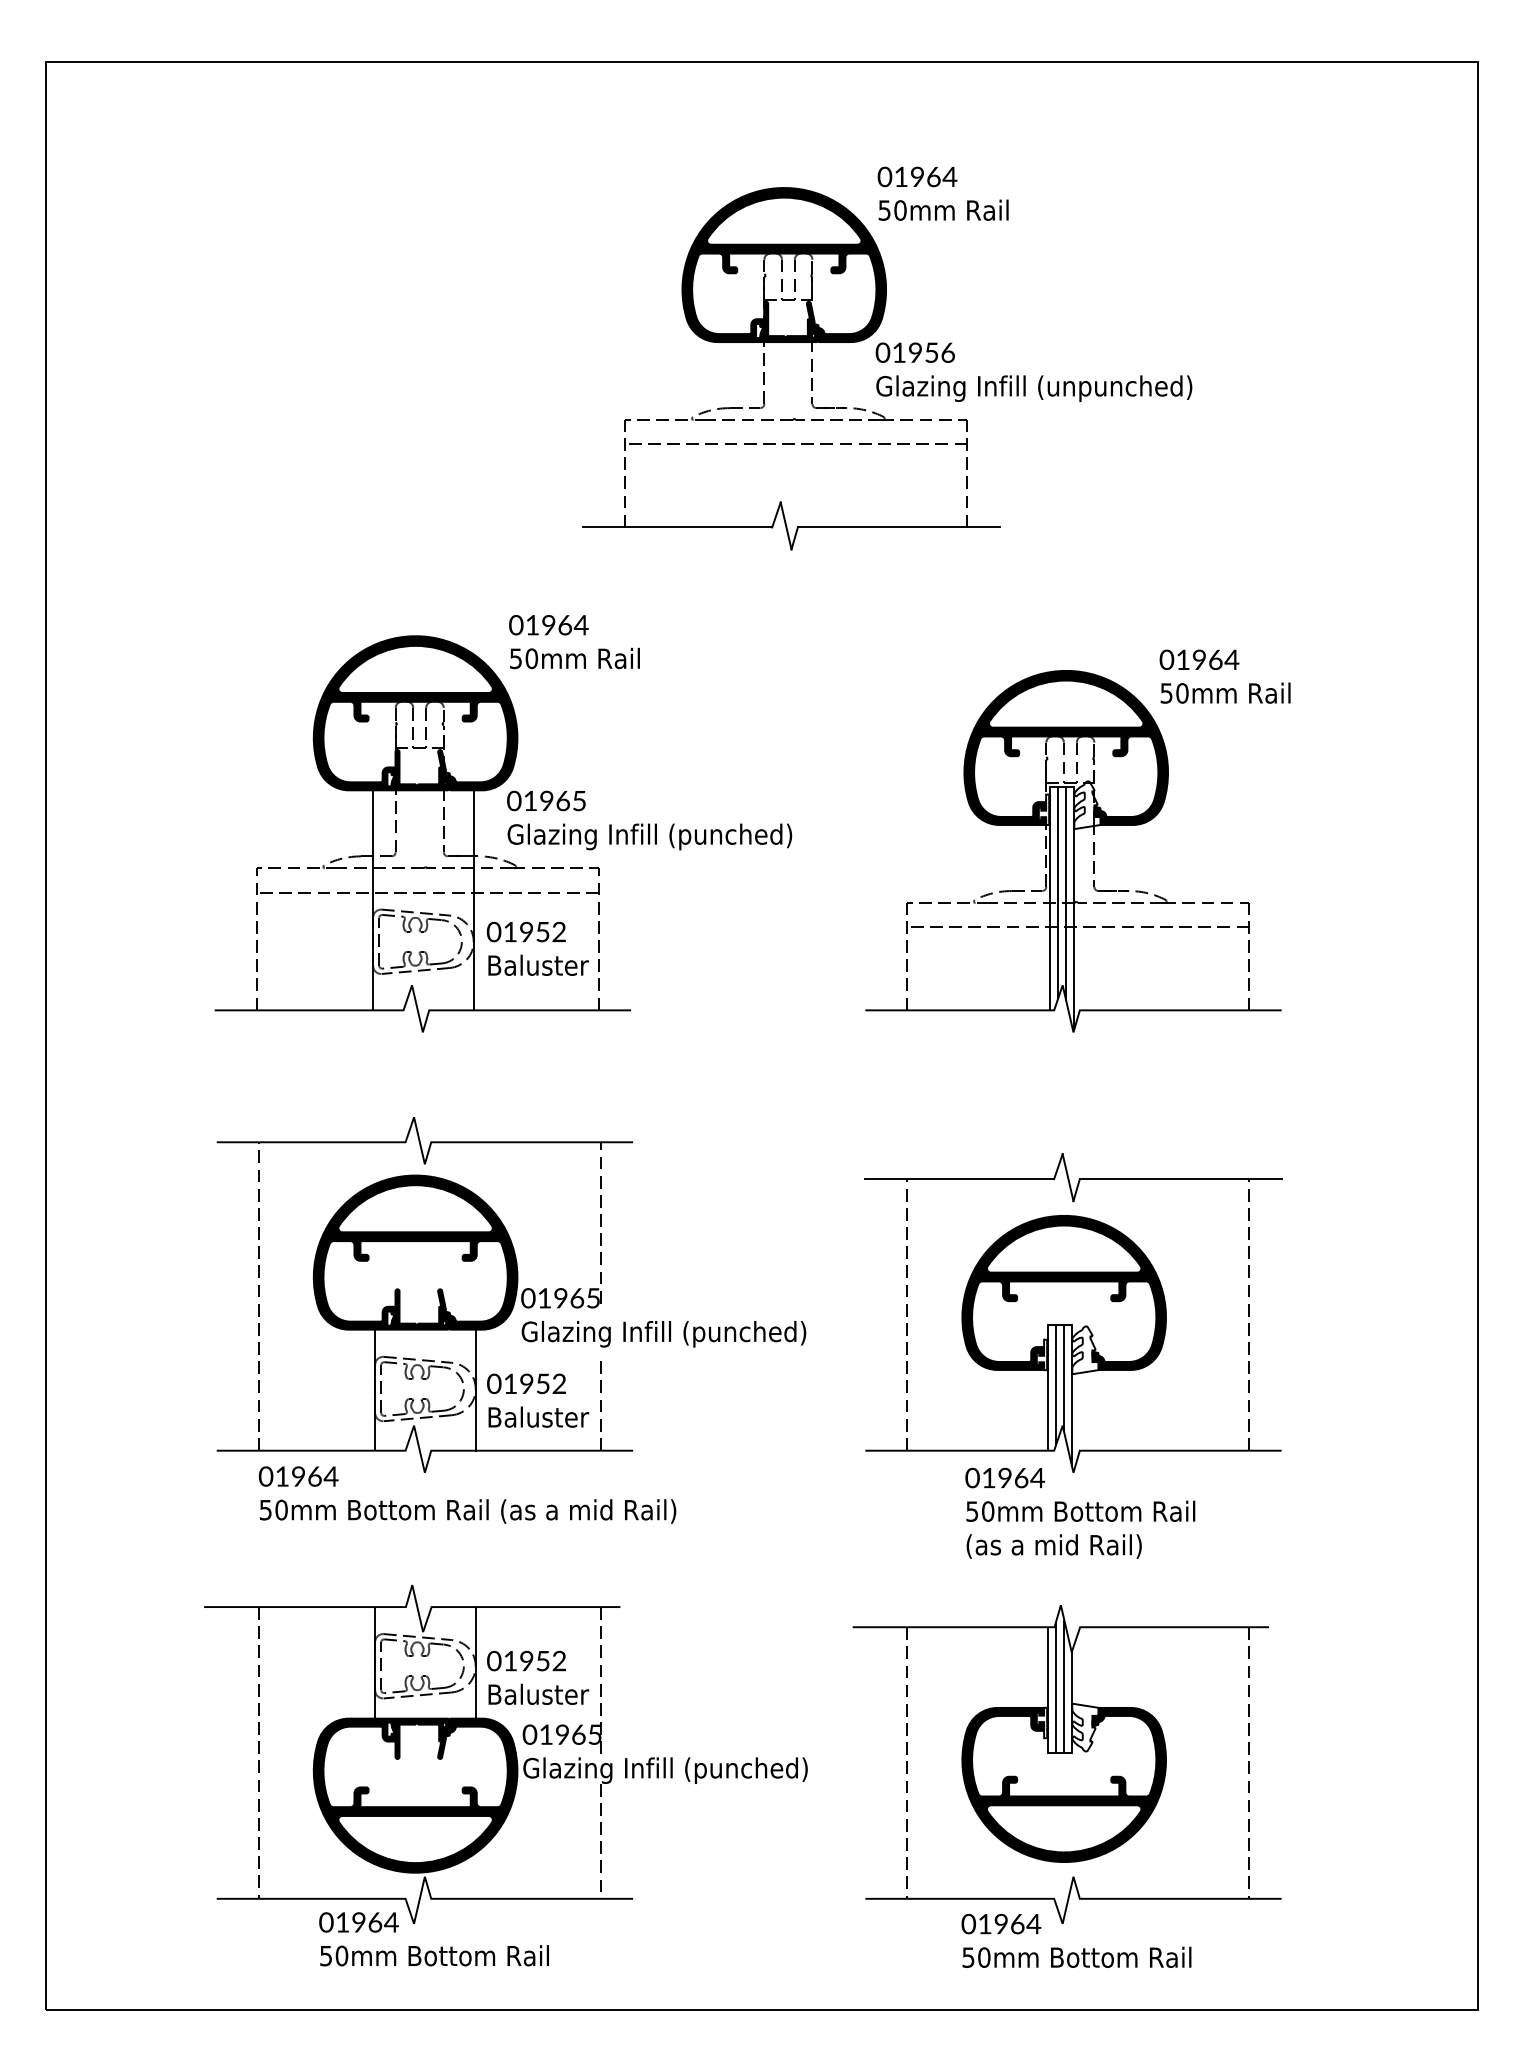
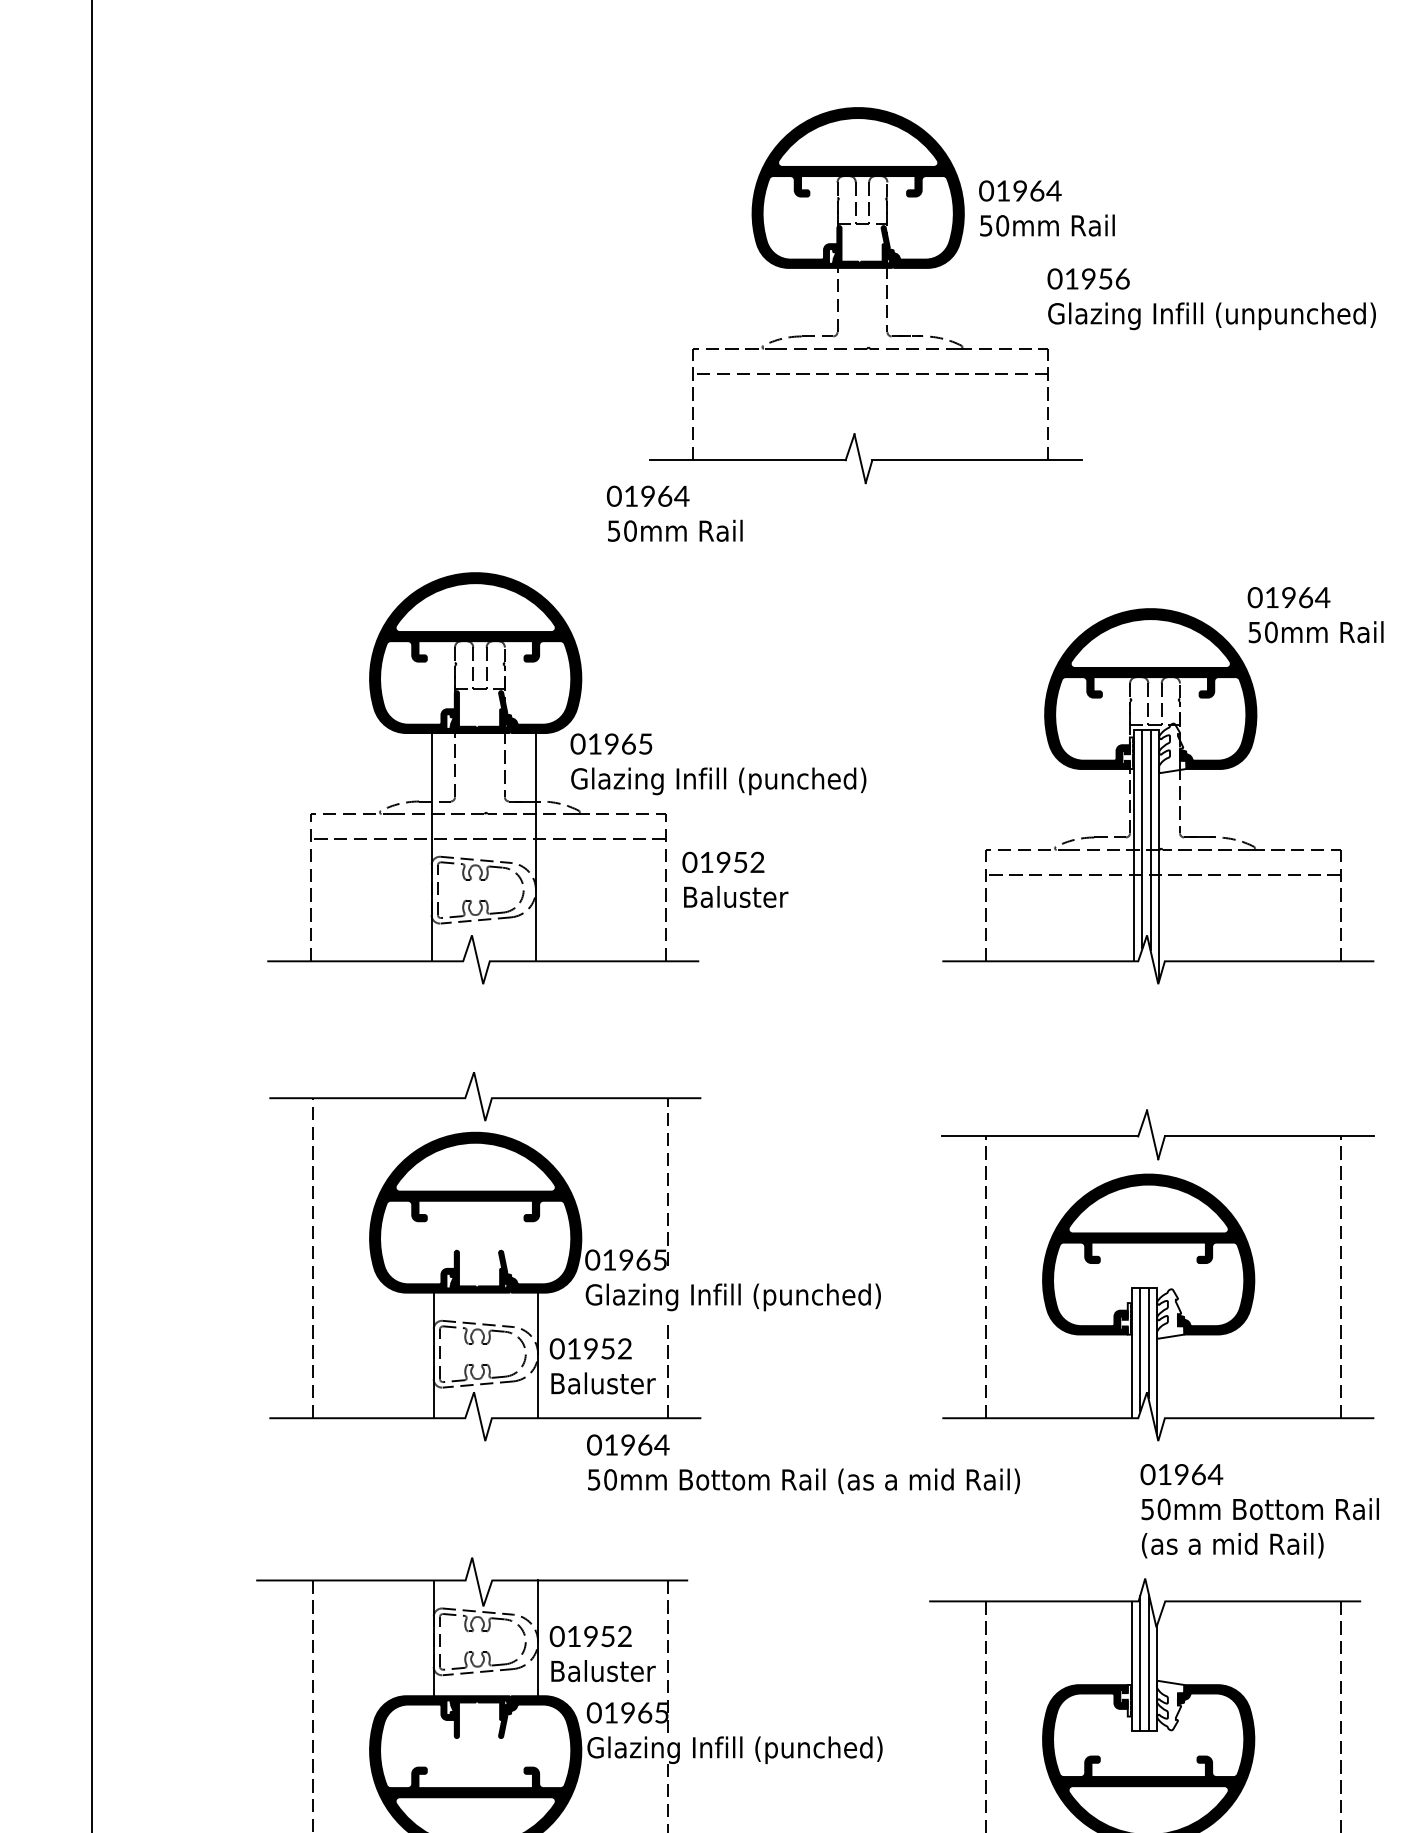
text: (942, 193) -> (1046, 208), moved
text: (1033, 371) -> (1211, 298), moved
text: (574, 642) -> (674, 514), moved
text: (537, 948) -> (734, 879), moved
text: (467, 1494) -> (803, 1463), moved
text: (1080, 1512) -> (1259, 1510), moved

